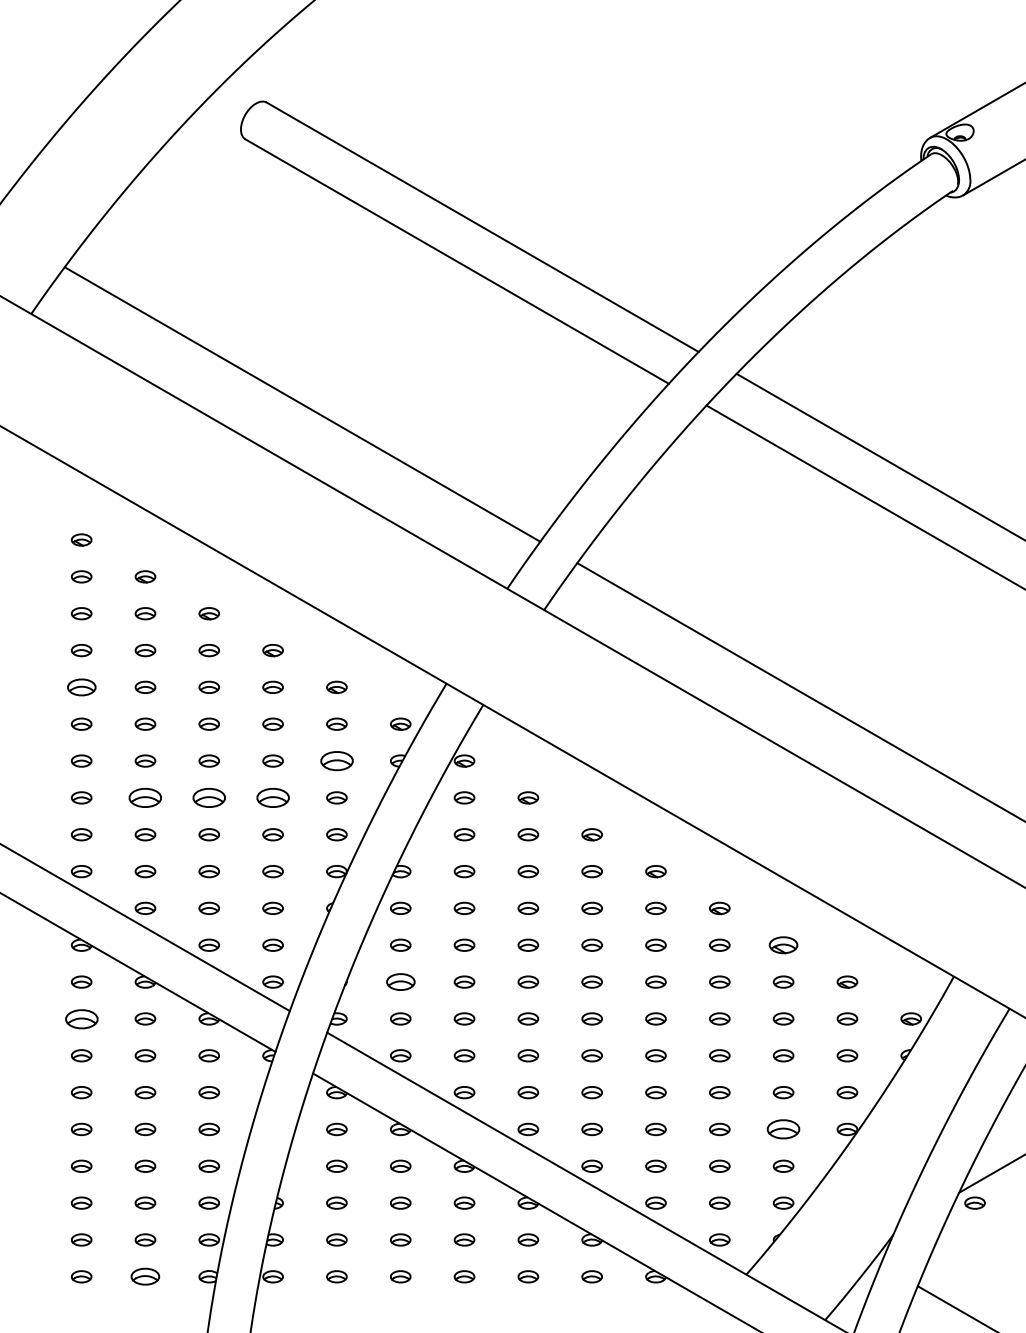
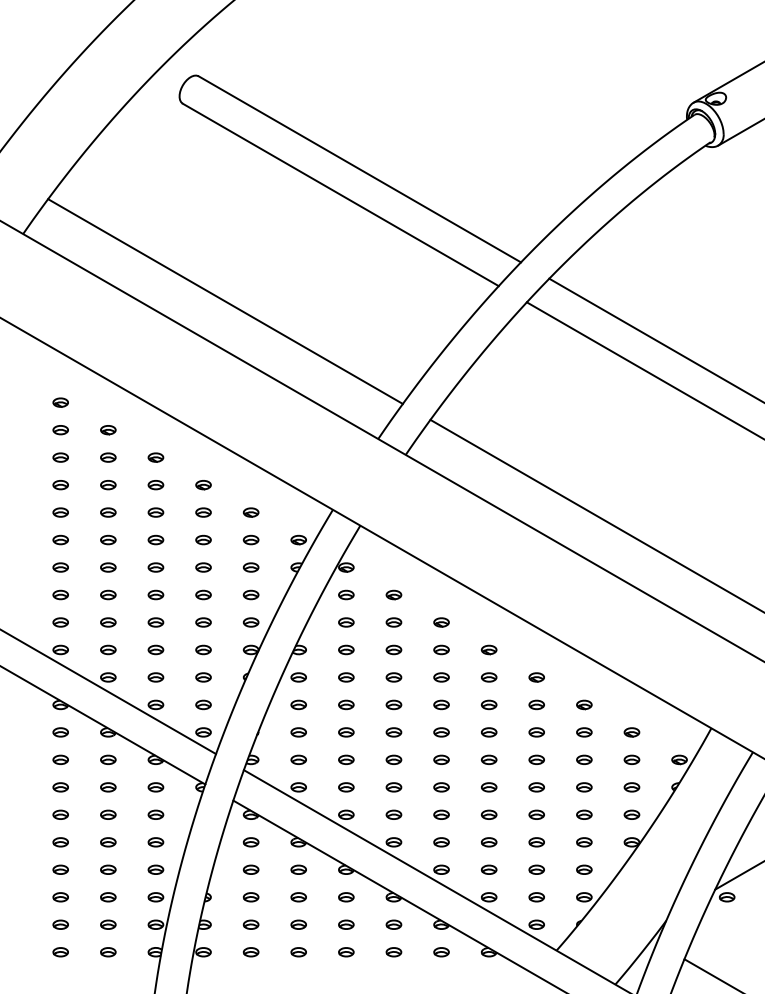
part: (81, 687) -> (60, 512), size x0.71
part: (336, 761) -> (250, 567), size x0.62
part: (145, 797) -> (108, 594), size x0.62
part: (208, 797) -> (155, 594), size x0.62
part: (273, 797) -> (203, 594), size x0.62
part: (783, 944) -> (584, 704), size x0.71
part: (400, 982) -> (298, 732), size x0.71
part: (81, 1018) -> (60, 759), size x0.62
part: (783, 1129) -> (584, 842), size x0.62
part: (145, 1277) -> (108, 952), size x0.71

